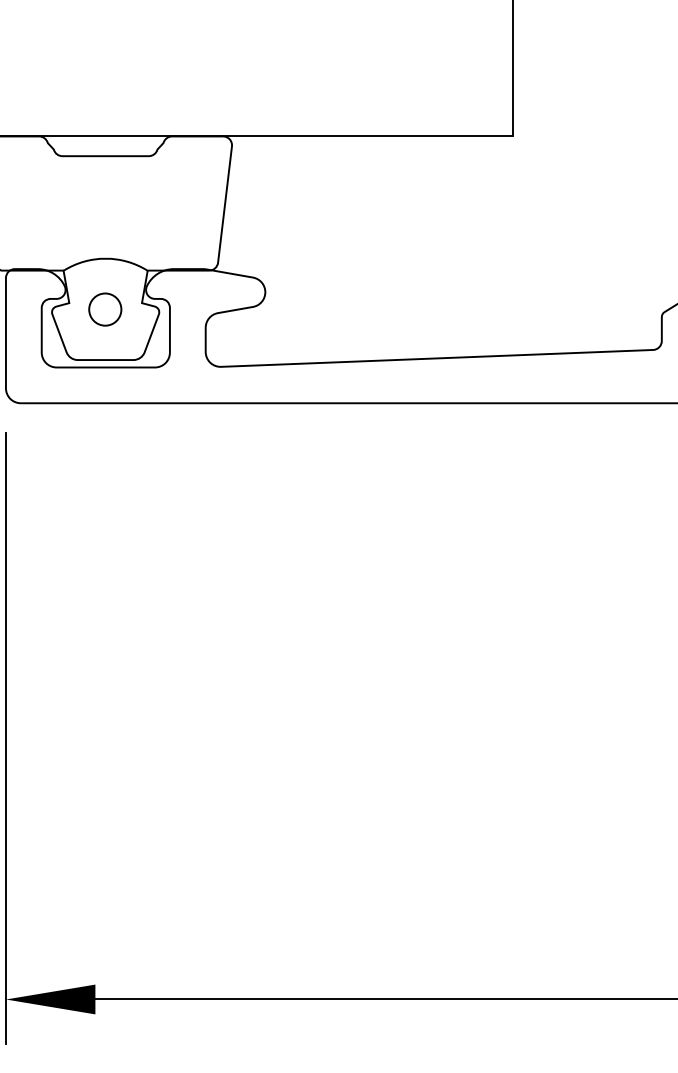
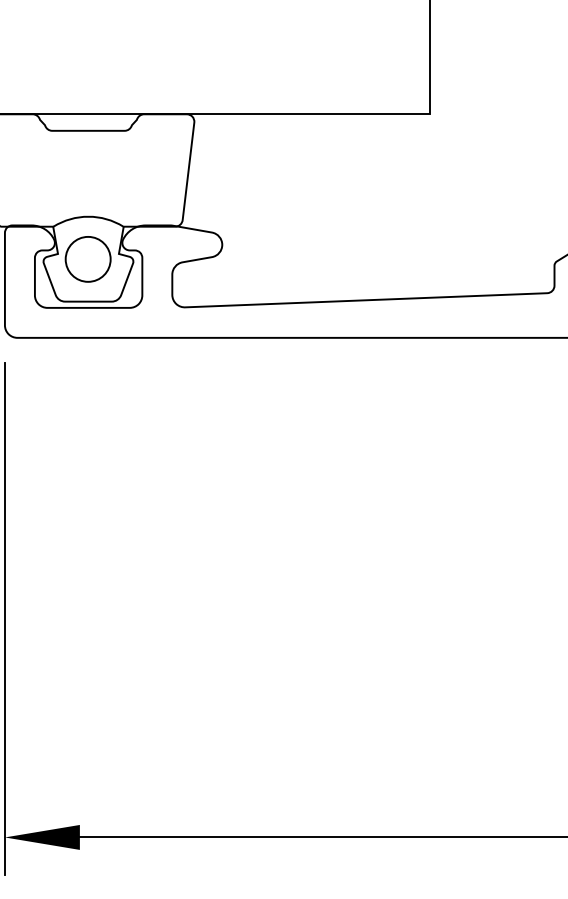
circle: (105, 309) -> (88, 259), size x1.67

